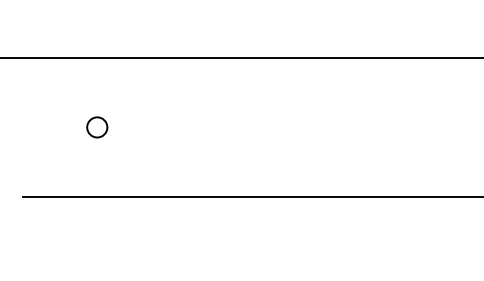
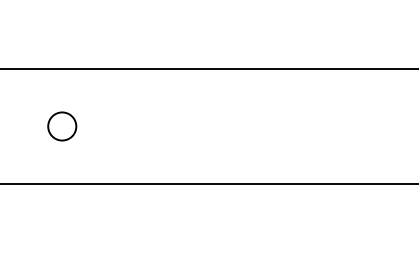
circle: (97, 127) -> (62, 126), size x1.67

